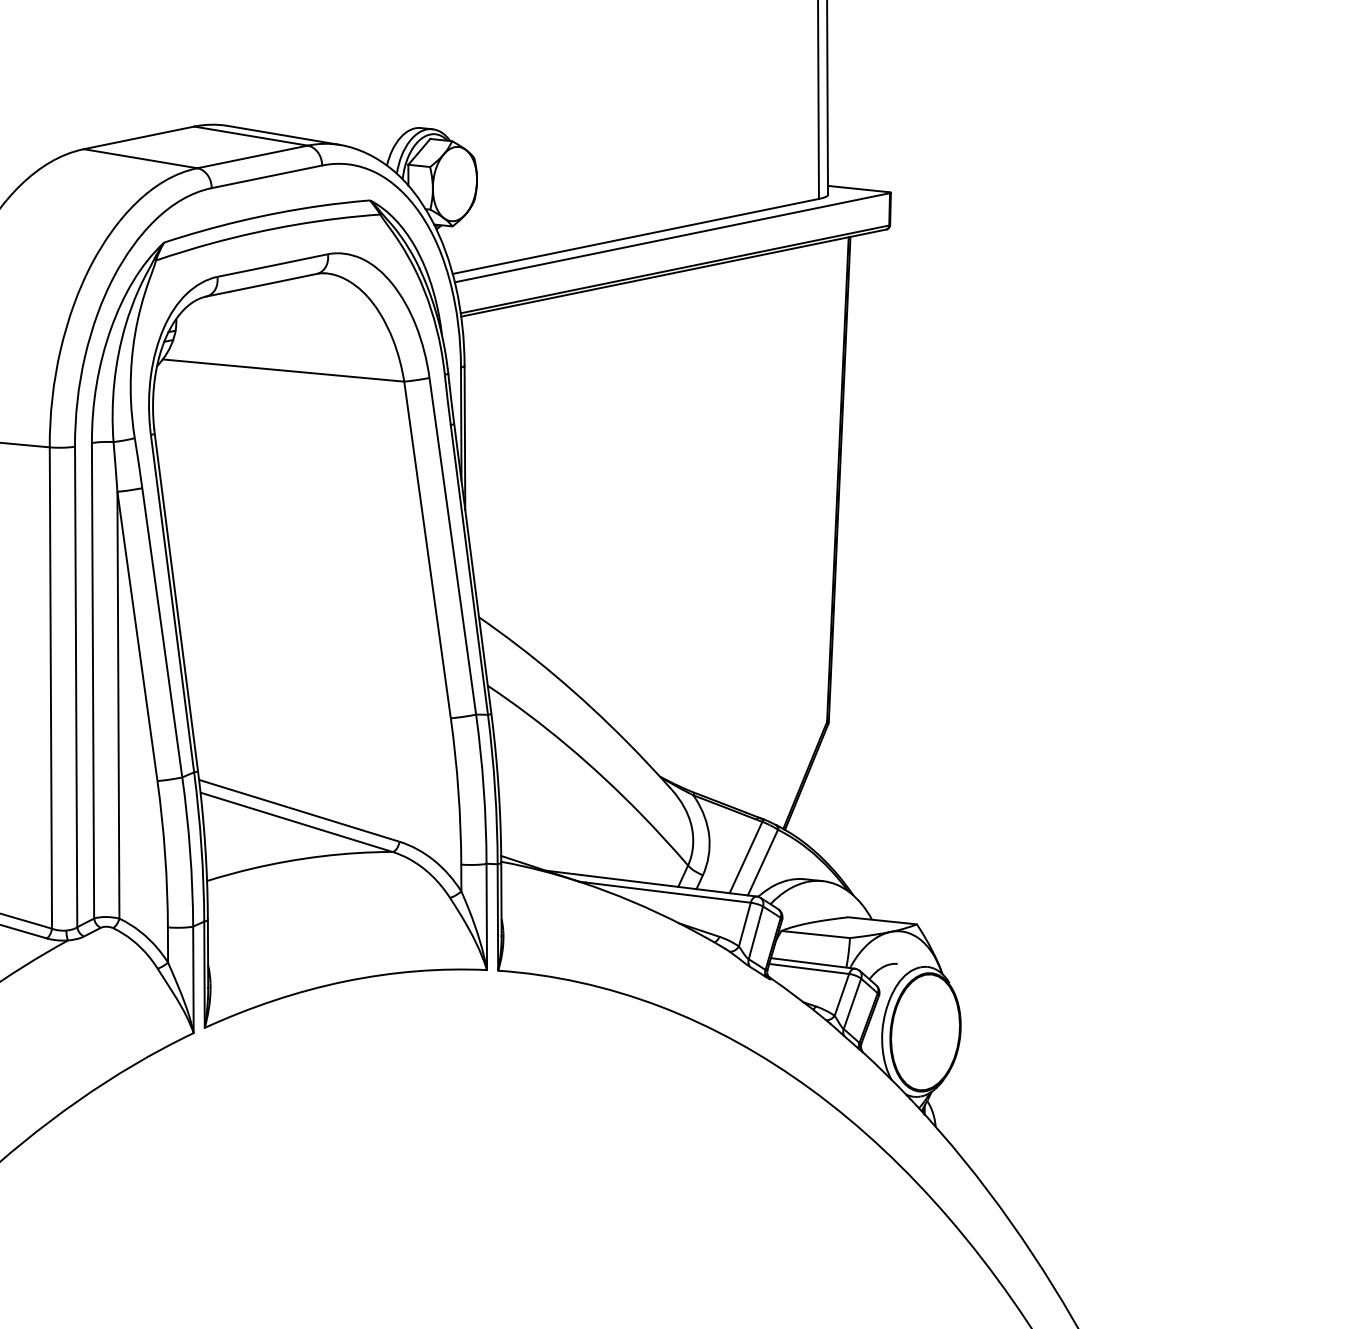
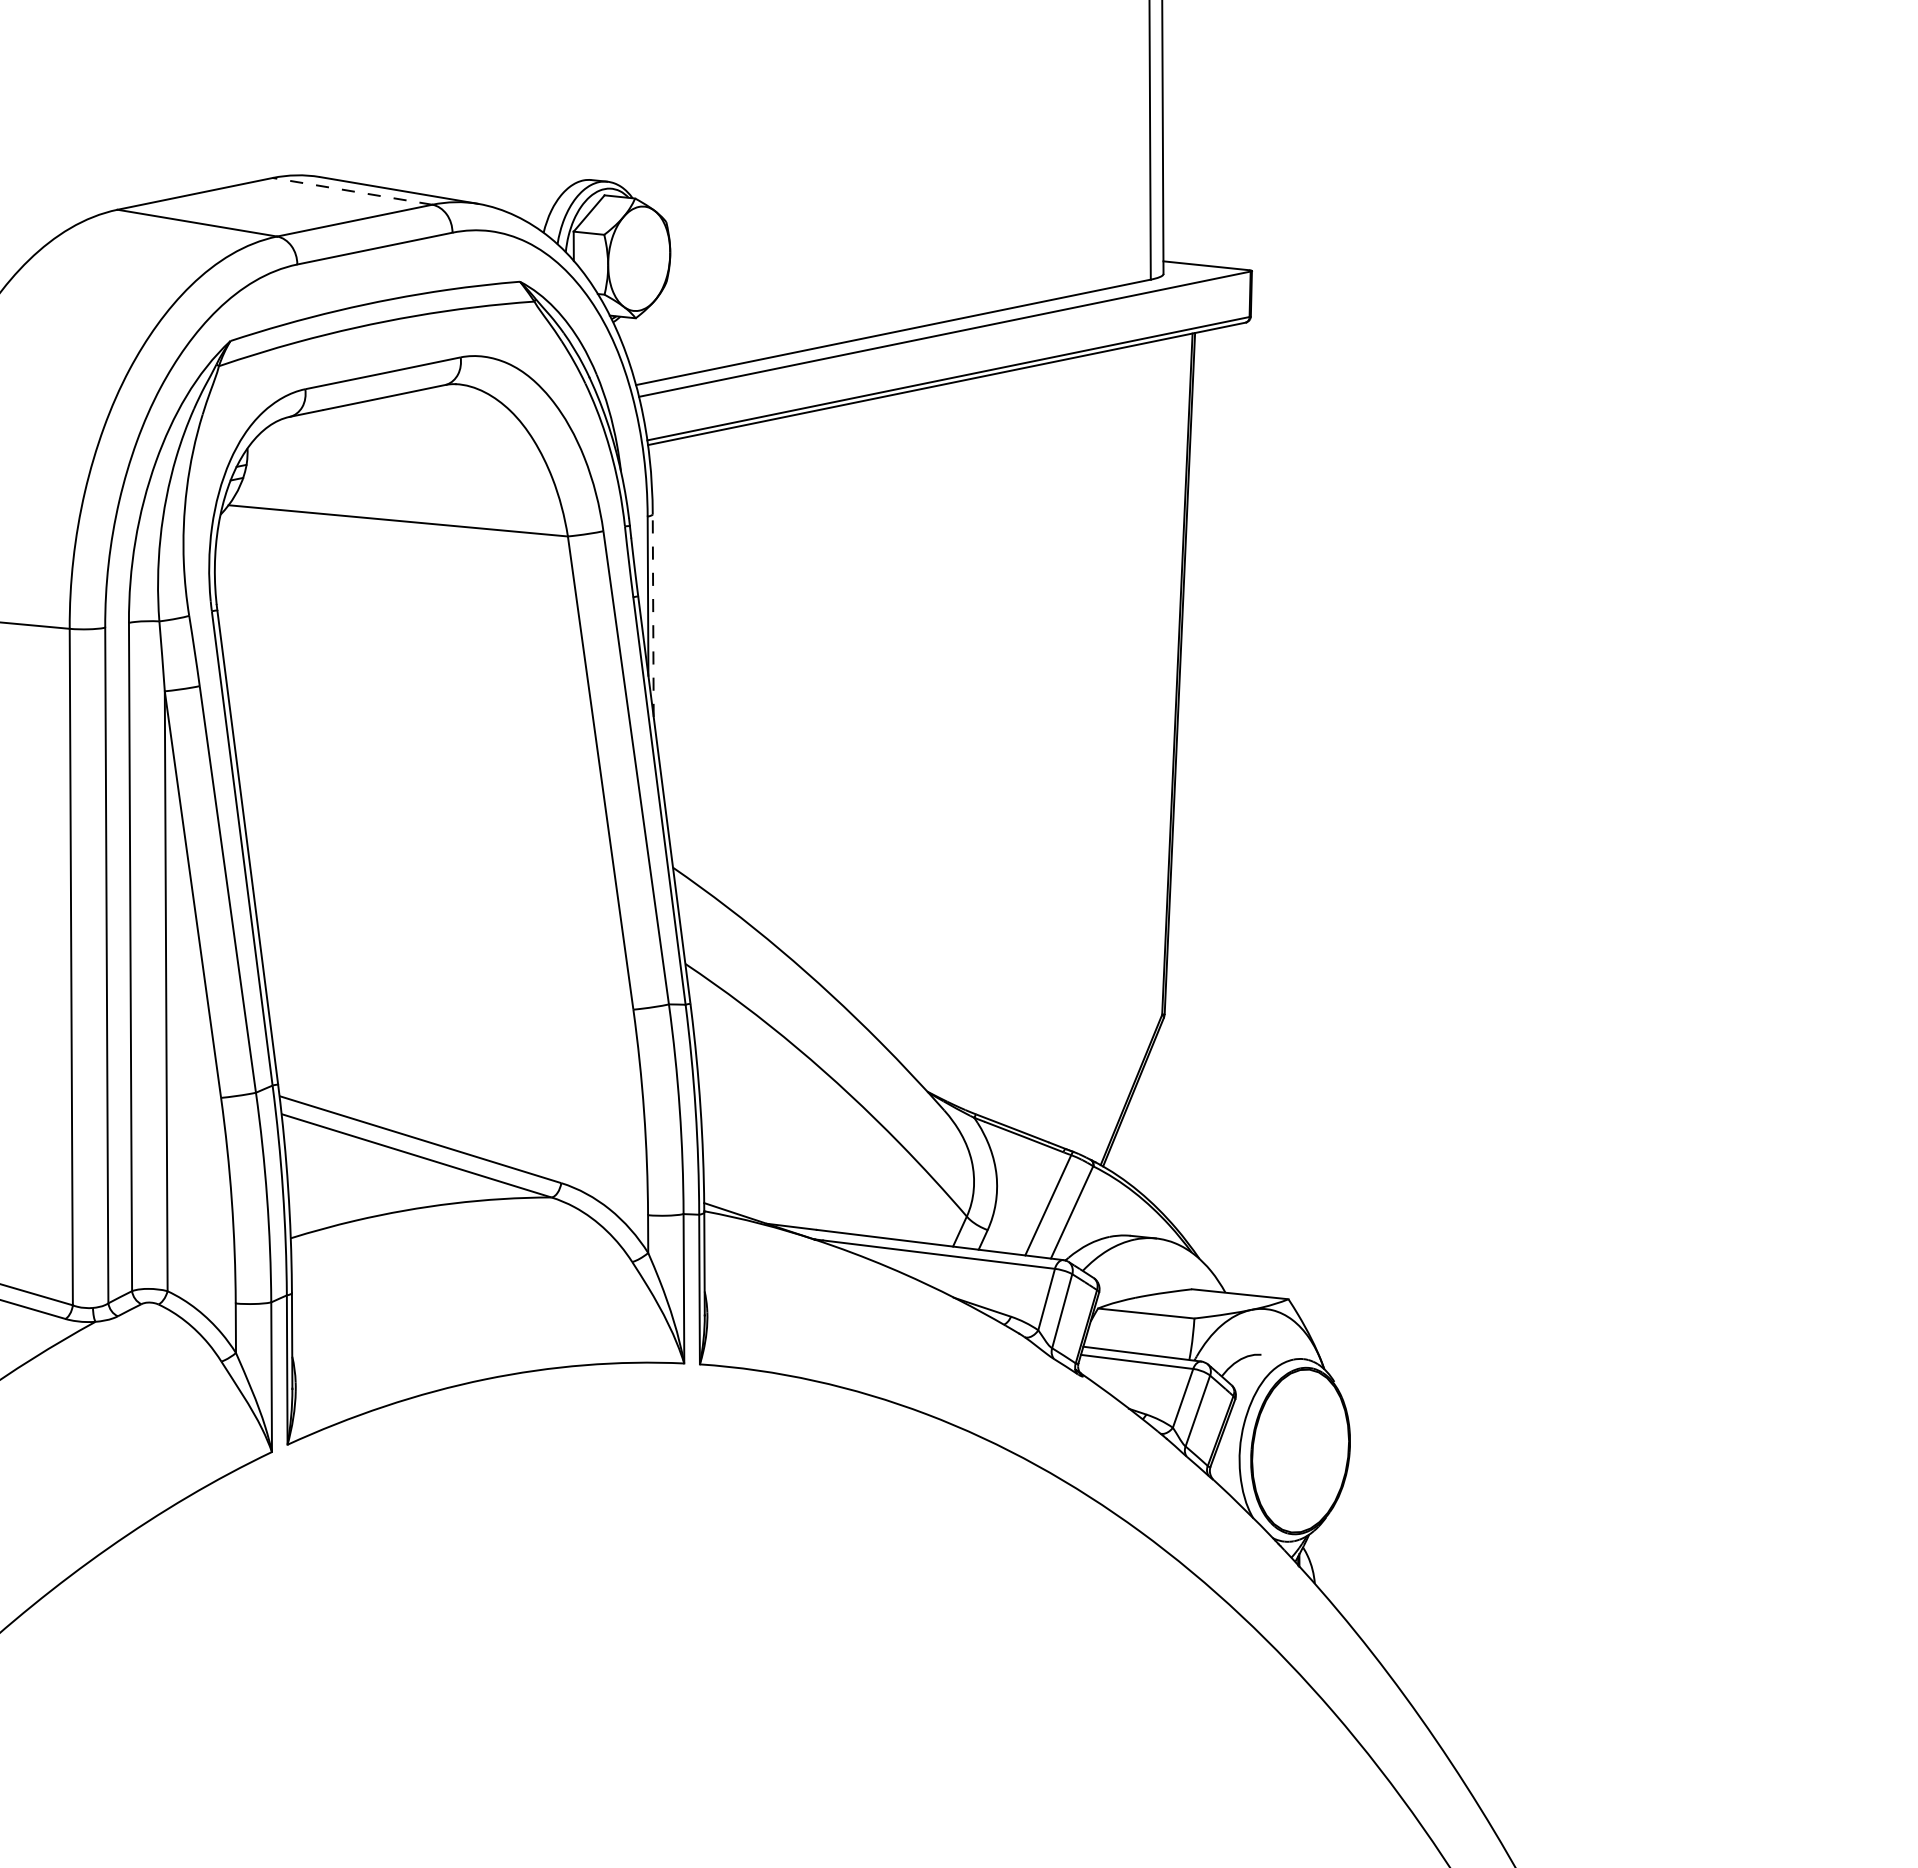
line: (250, 136) -> (352, 191), solid -> dashed
line: (465, 437) -> (653, 615), solid -> dashed

